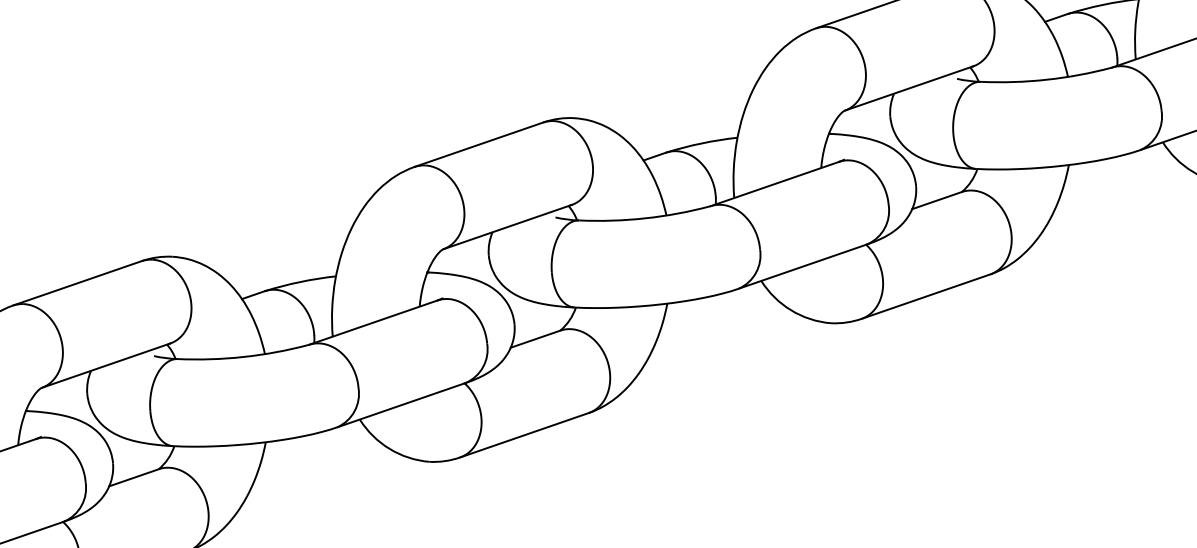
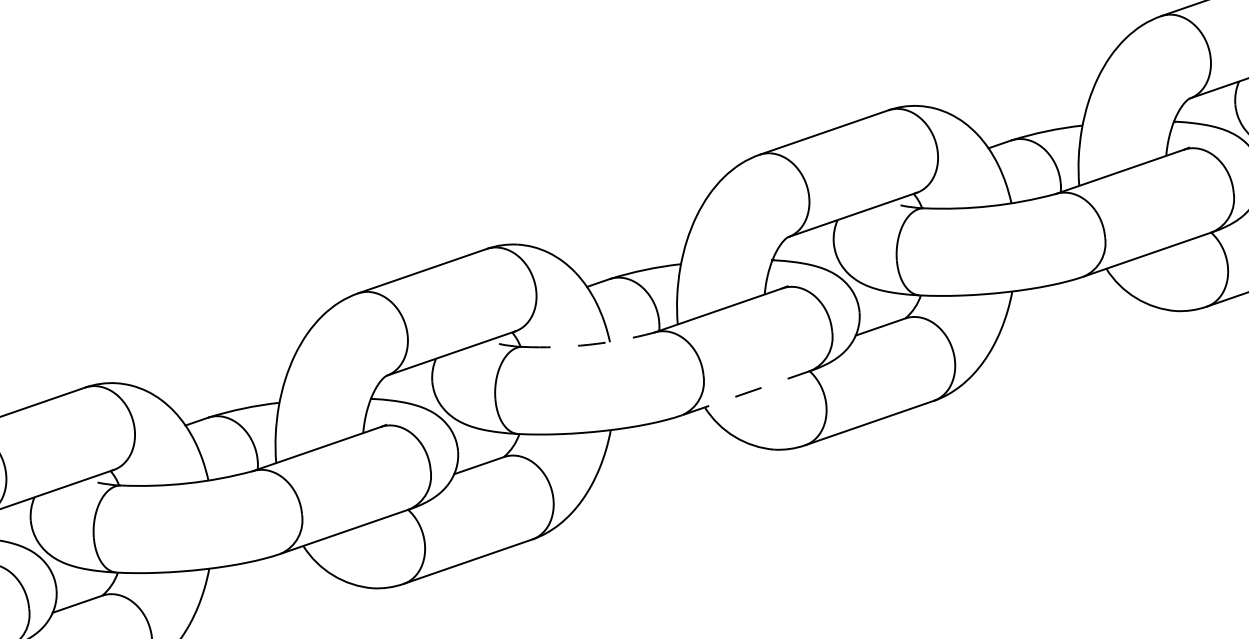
arc: (644, 218) -> (588, 344), solid -> dashed
line: (802, 266) -> (746, 392), solid -> dashed

